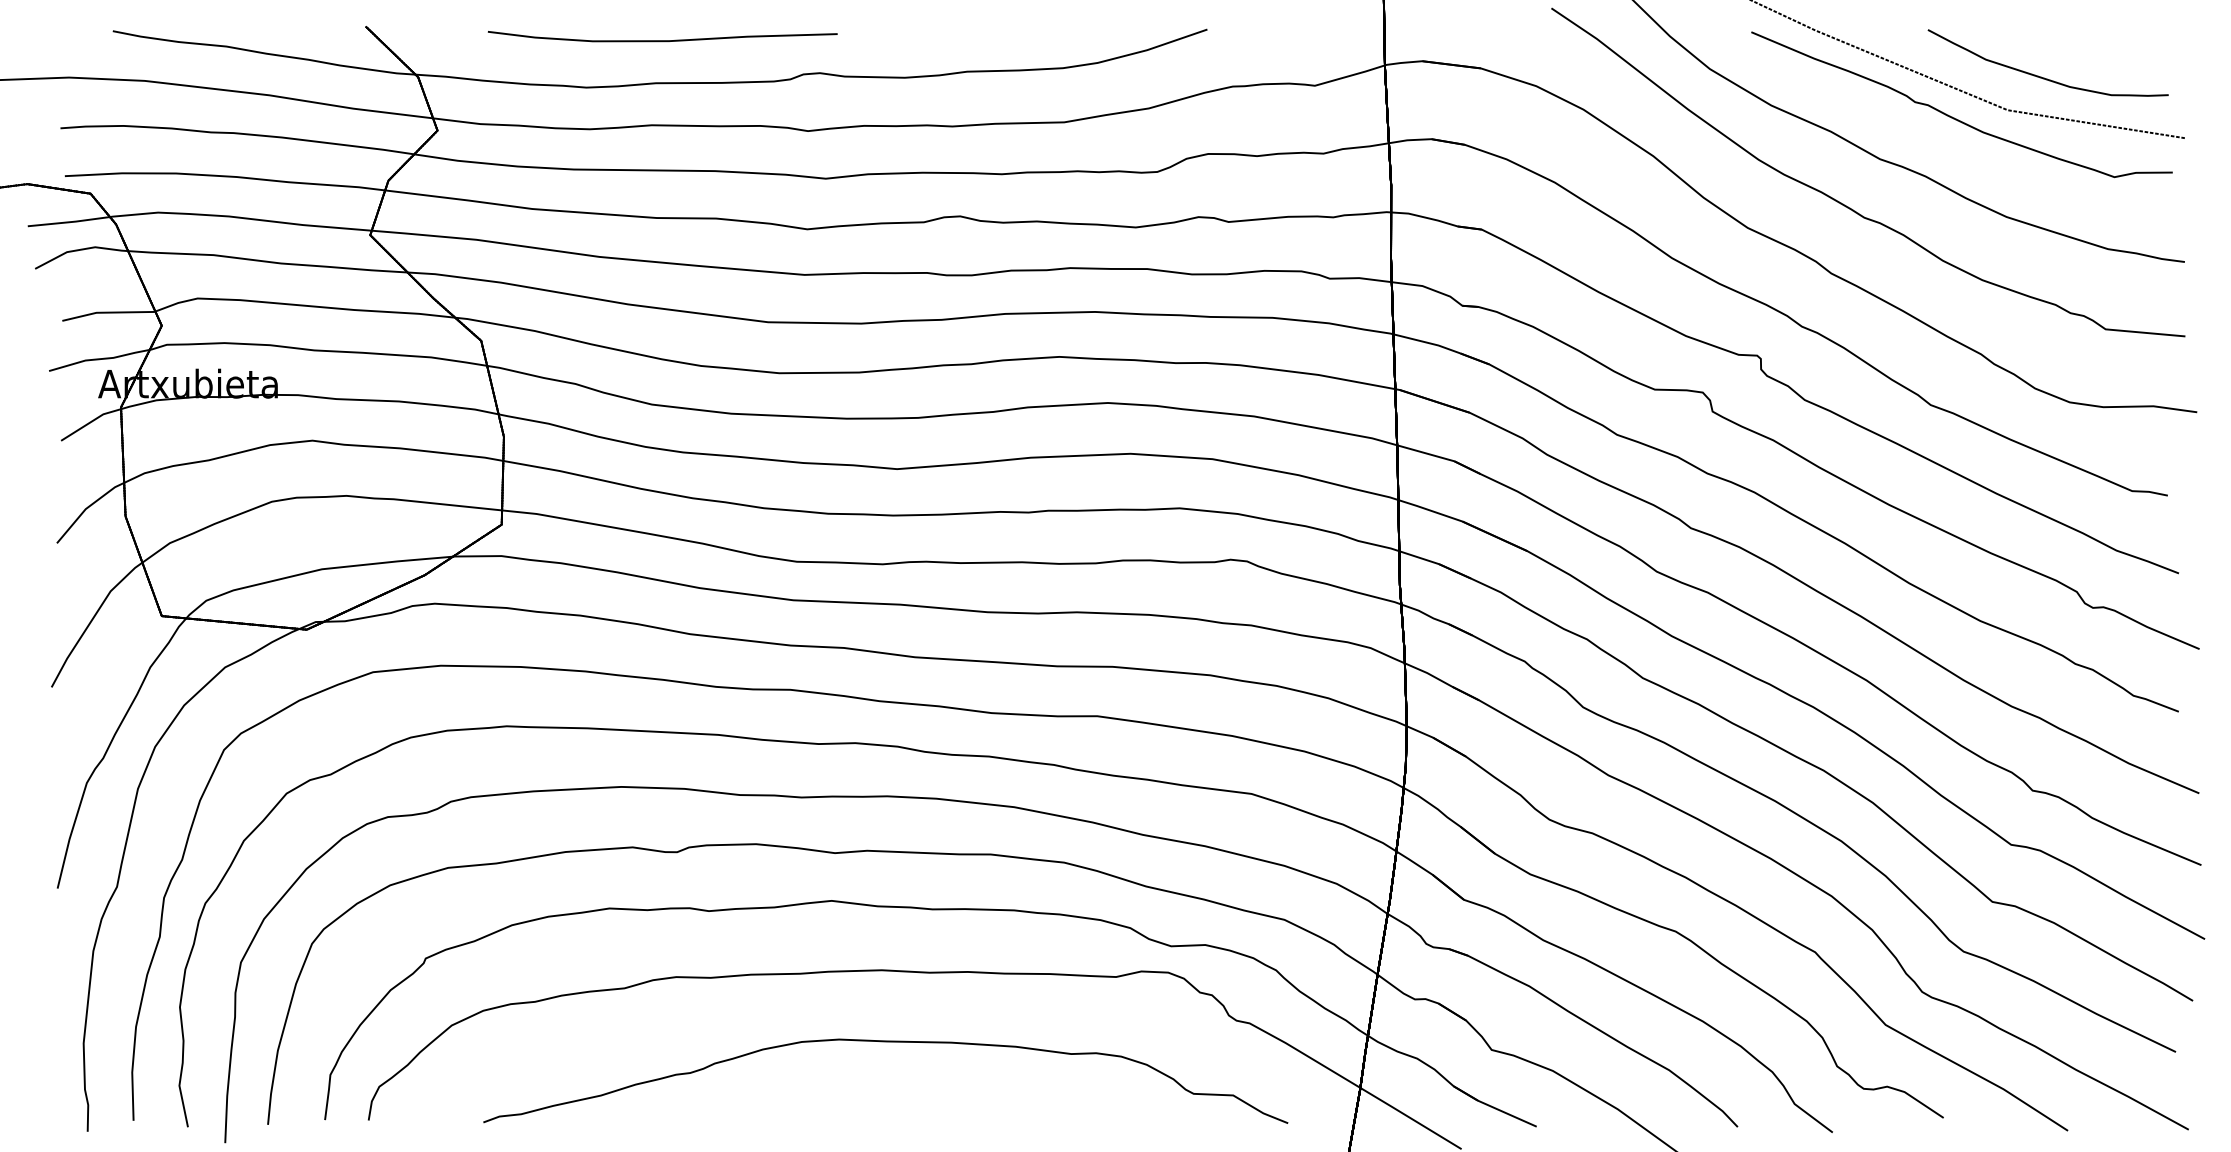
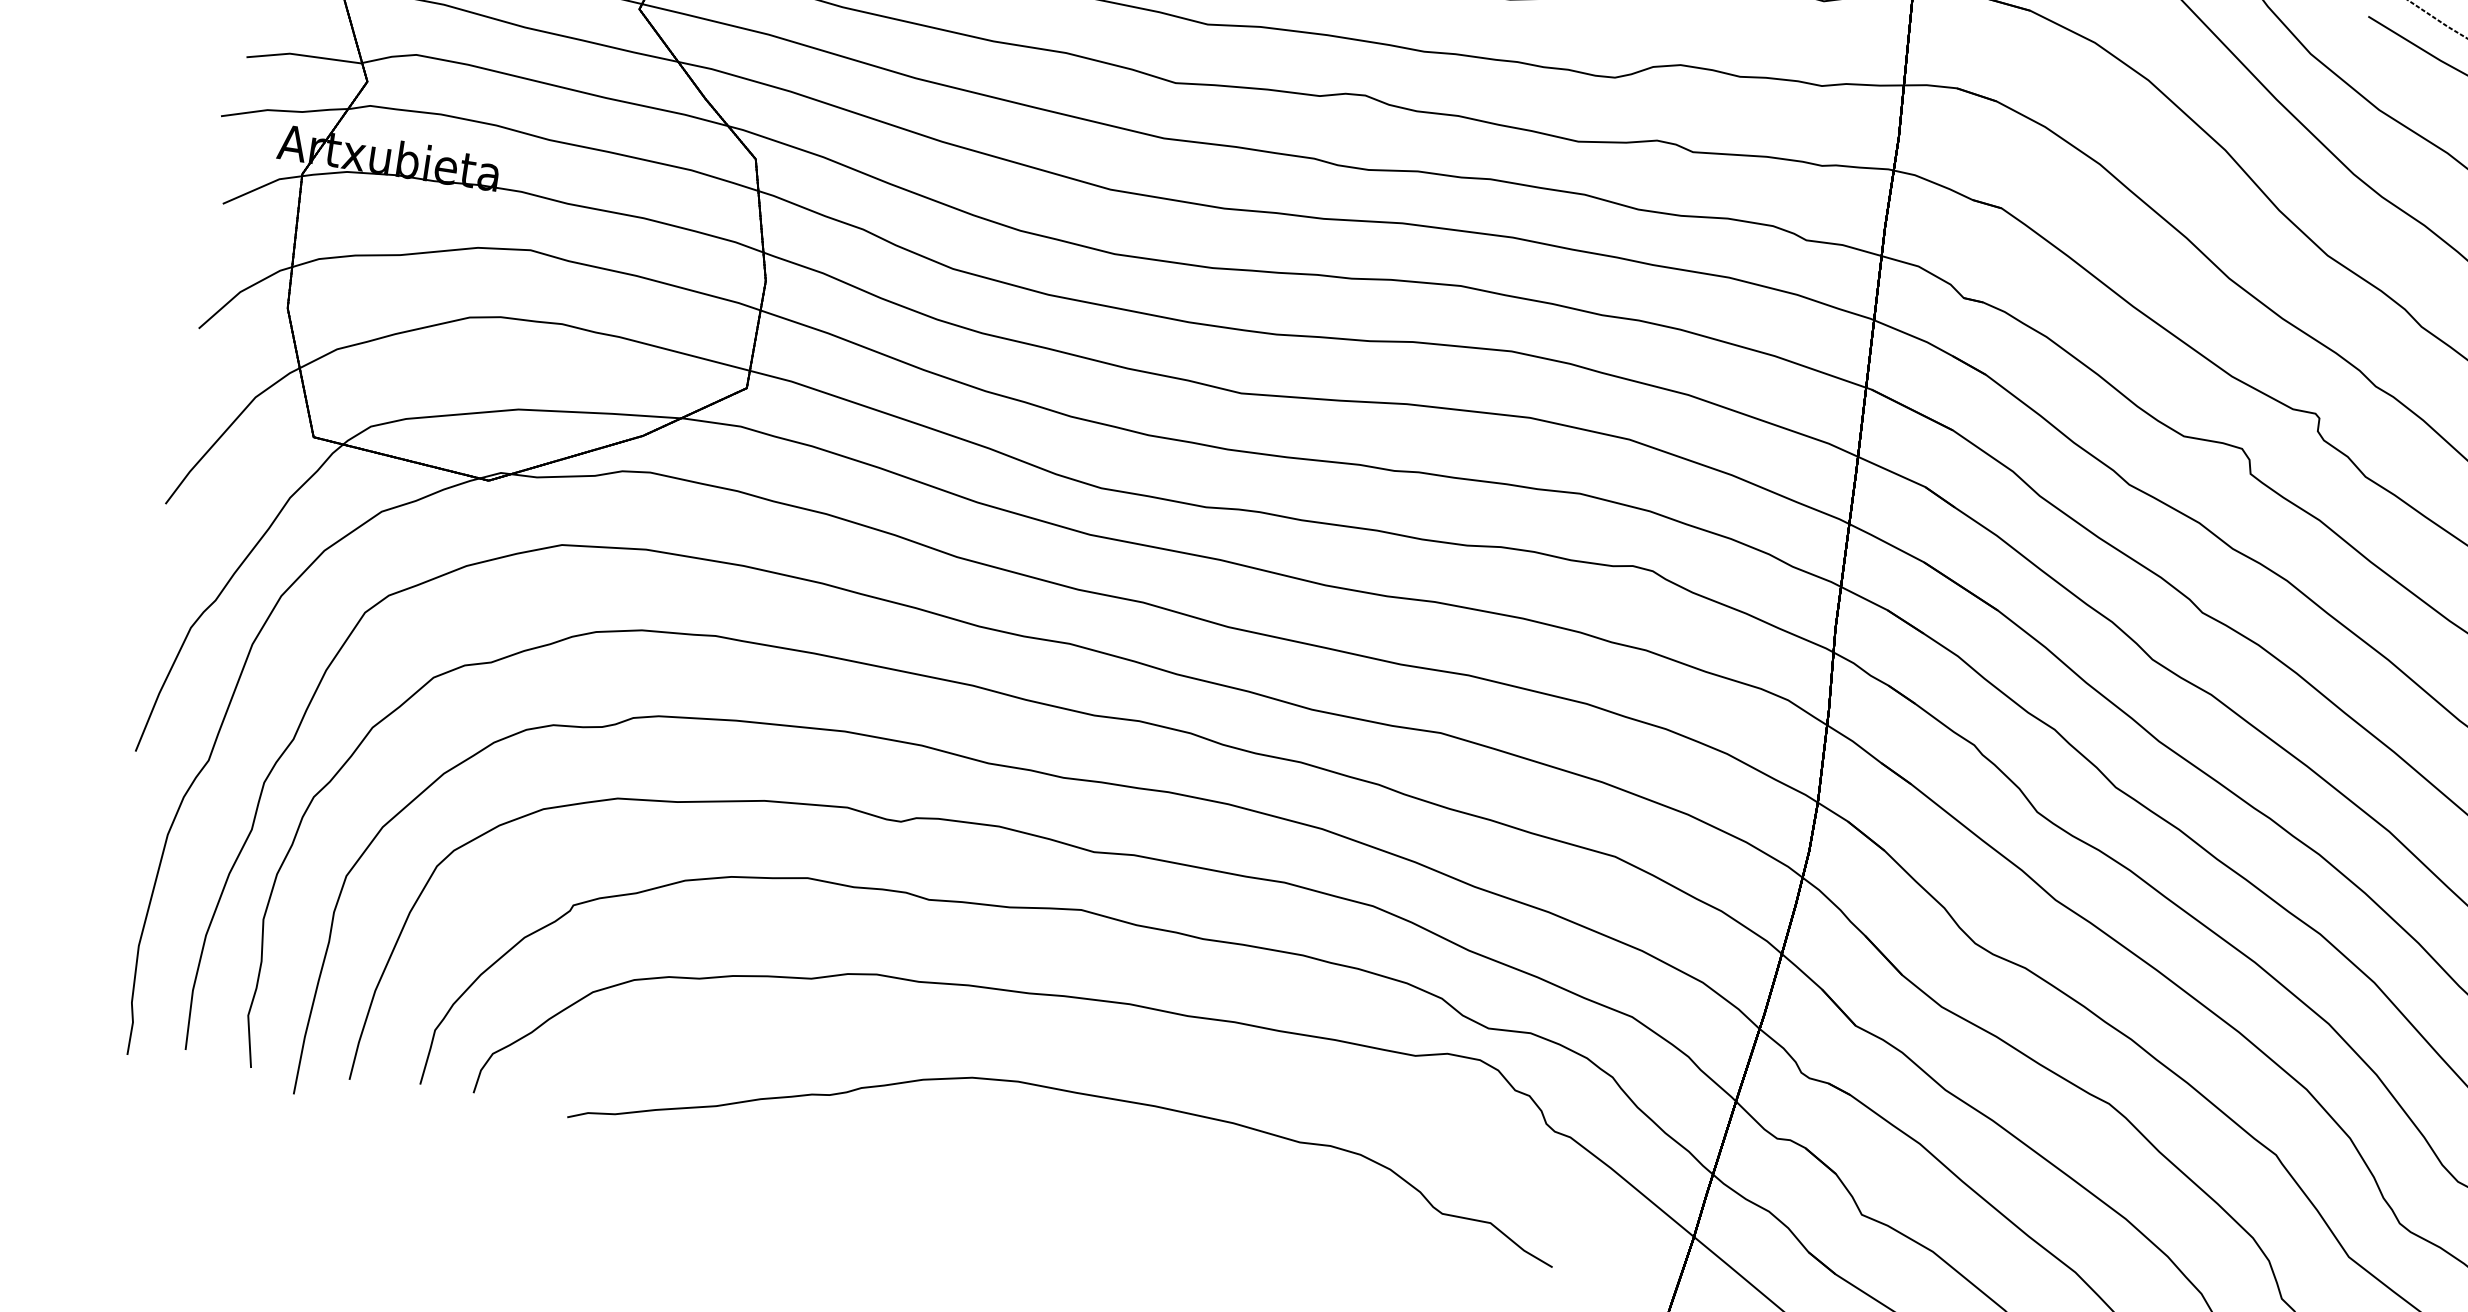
part: (885, 1042) -> (1074, 1093), moved

